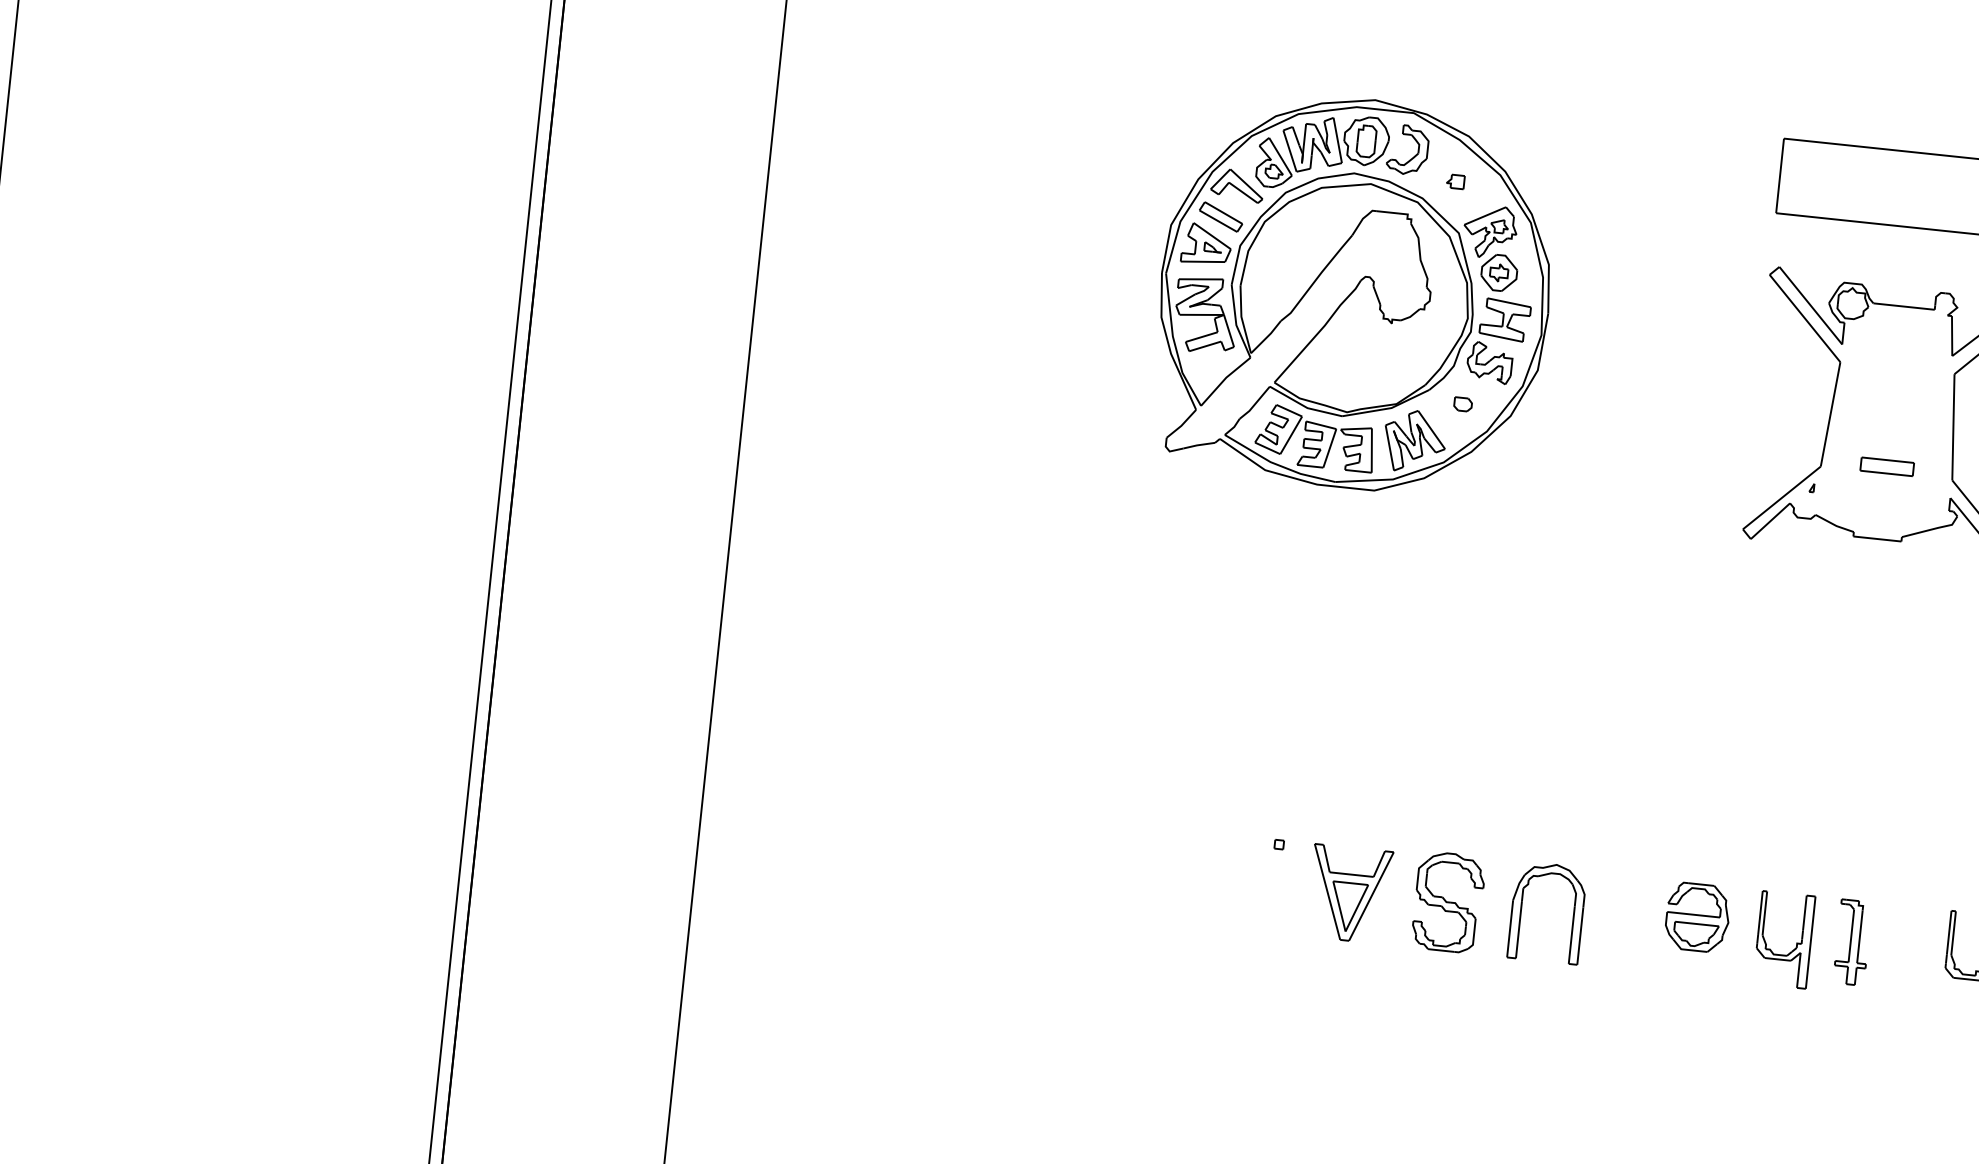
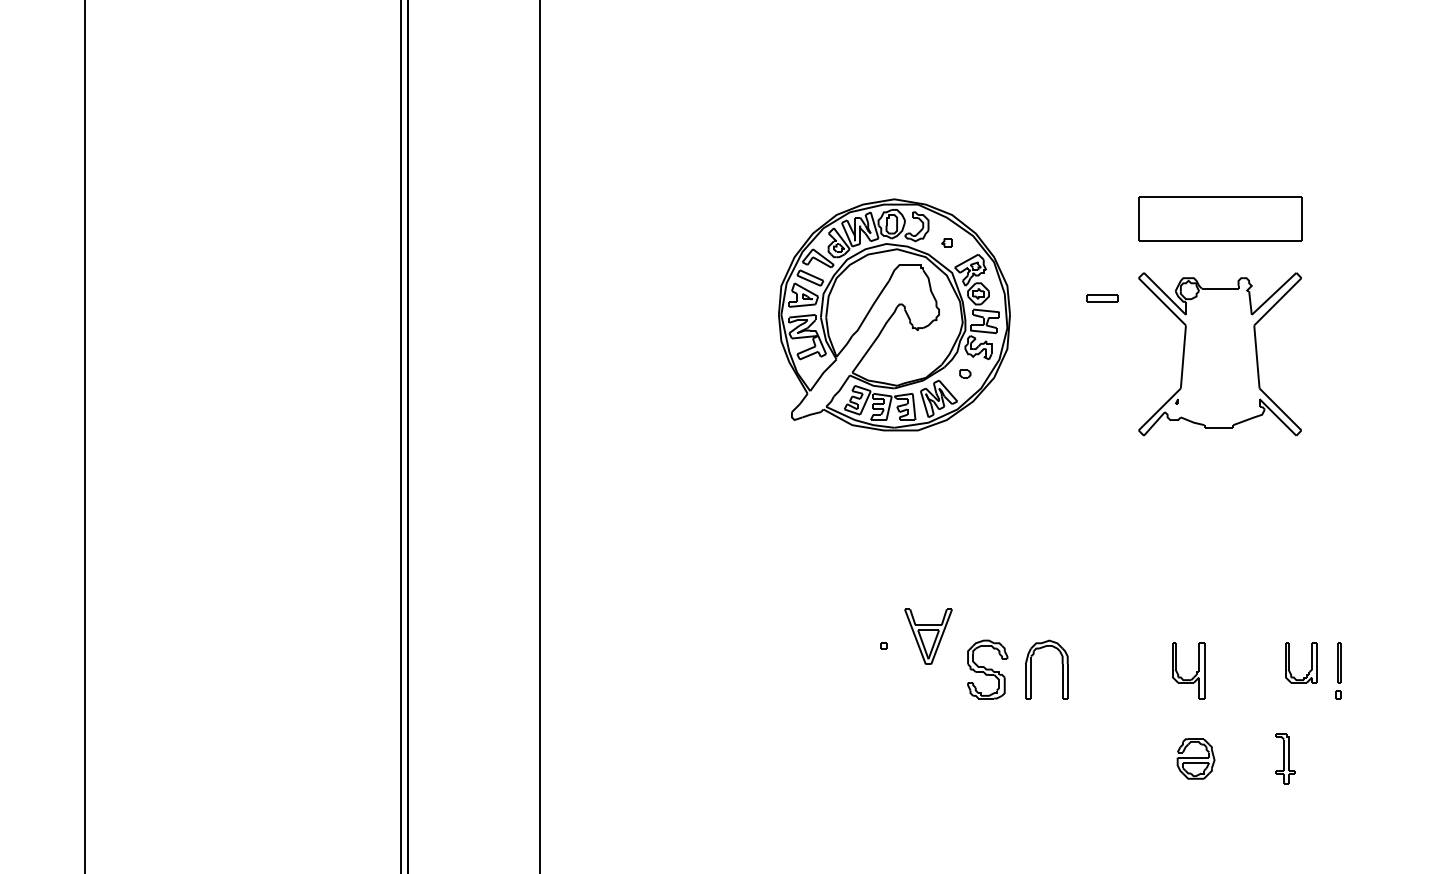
part: (1887, 466) -> (1102, 298), moved
part: (1349, 893) -> (928, 636), moved
part: (1696, 916) -> (1195, 758), moved
part: (1853, 941) -> (1285, 758), moved

